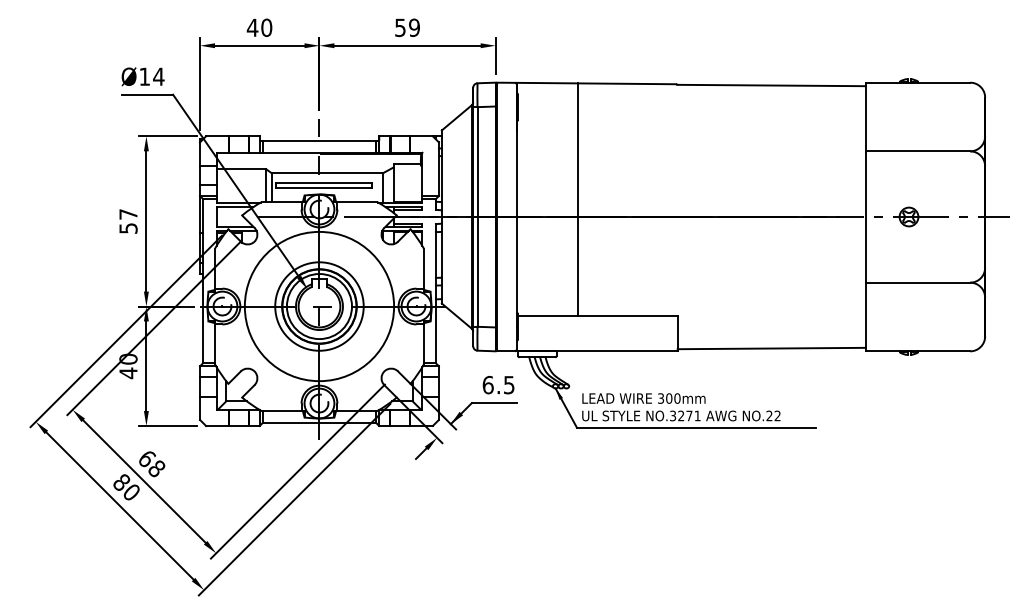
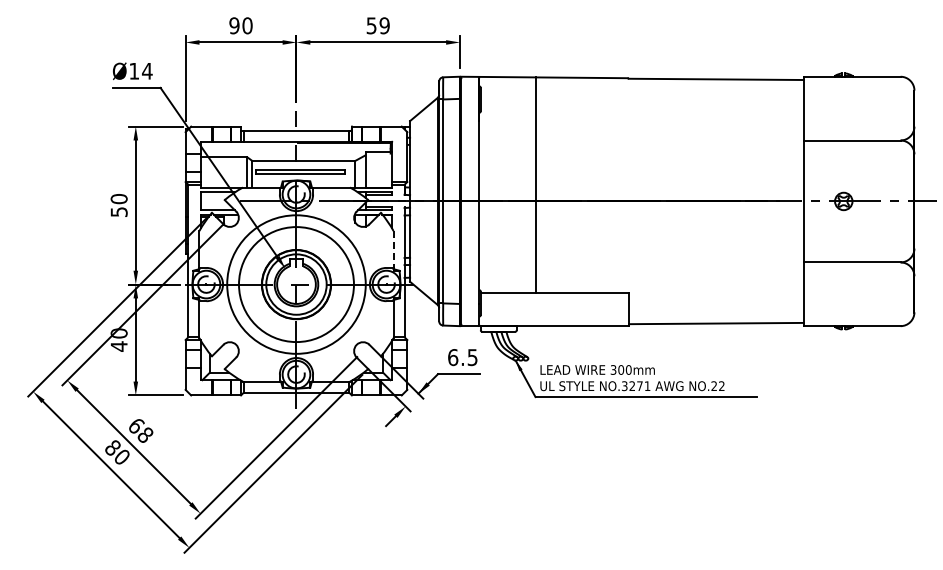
text: (252, 27) -> (234, 25), 40 -> 90
text: (127, 214) -> (118, 199), 57 -> 50
line: (423, 269) -> (393, 250), solid -> dashed
circle: (319, 306) -> (296, 284), size x1.4

